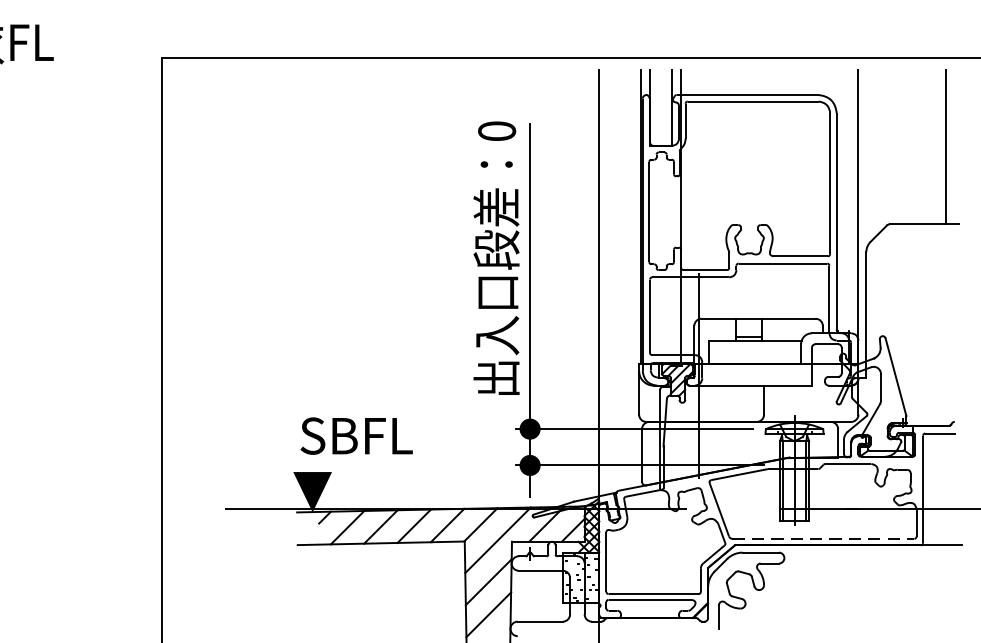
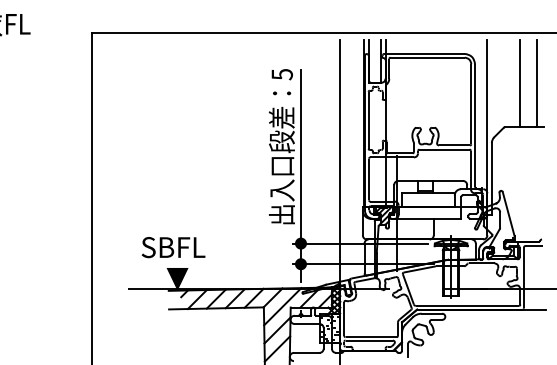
text: (495, 131) -> (281, 74), 0 -> 5
line: (916, 147) -> (520, 83), added
text: (356, 436) -> (173, 247), moved
line: (823, 538) -> (467, 305), dashed -> solid

